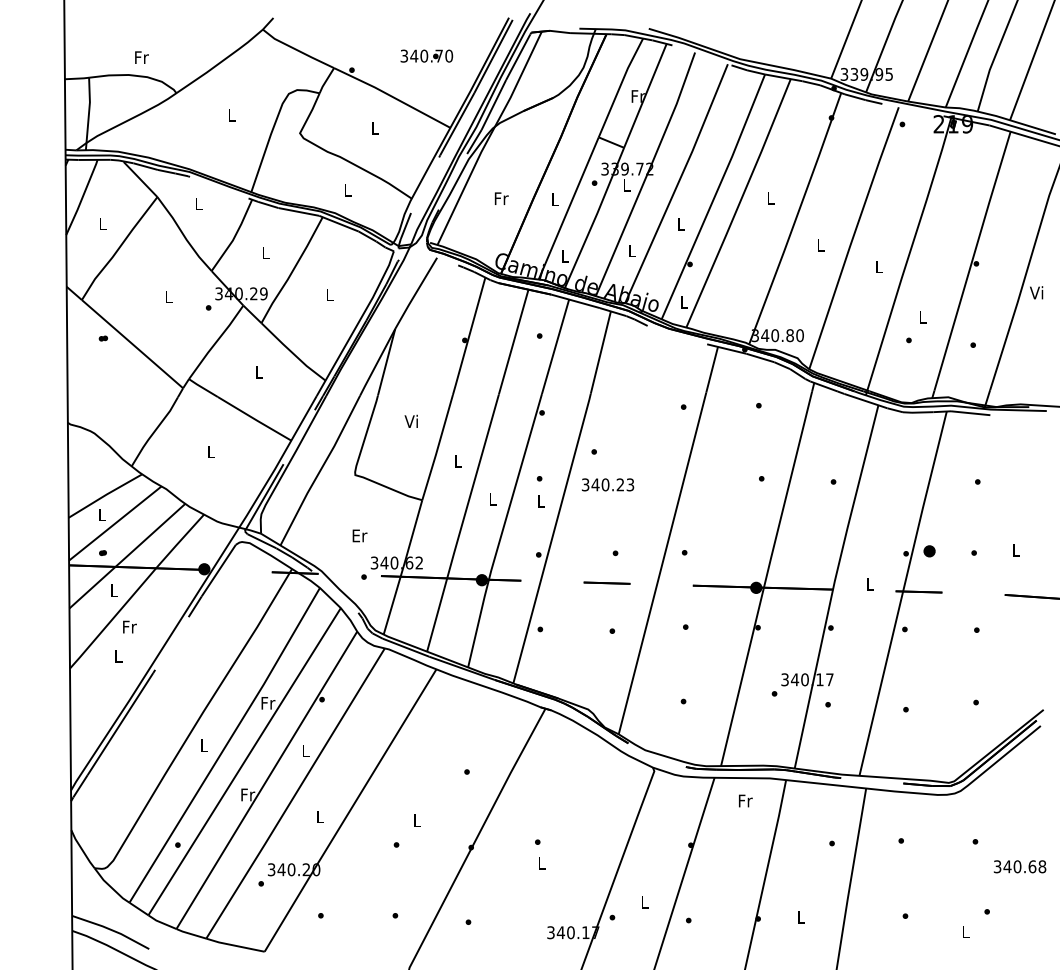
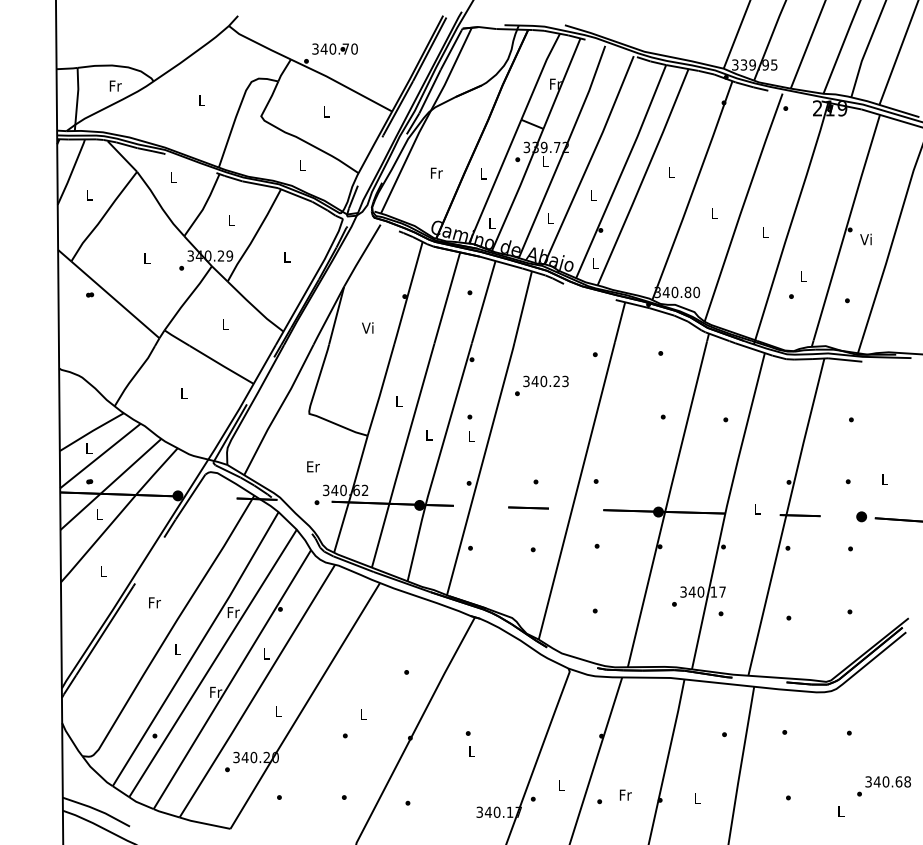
text: (426, 55) -> (334, 48), moved
text: (141, 57) -> (115, 85), moved
text: (1036, 292) -> (865, 239), moved
text: (410, 420) -> (367, 327), moved
text: (608, 484) -> (546, 381), moved
part: (929, 551) -> (861, 516), moved
text: (129, 626) -> (154, 602), moved
text: (745, 800) -> (625, 794), moved
text: (1019, 866) -> (887, 781), moved

